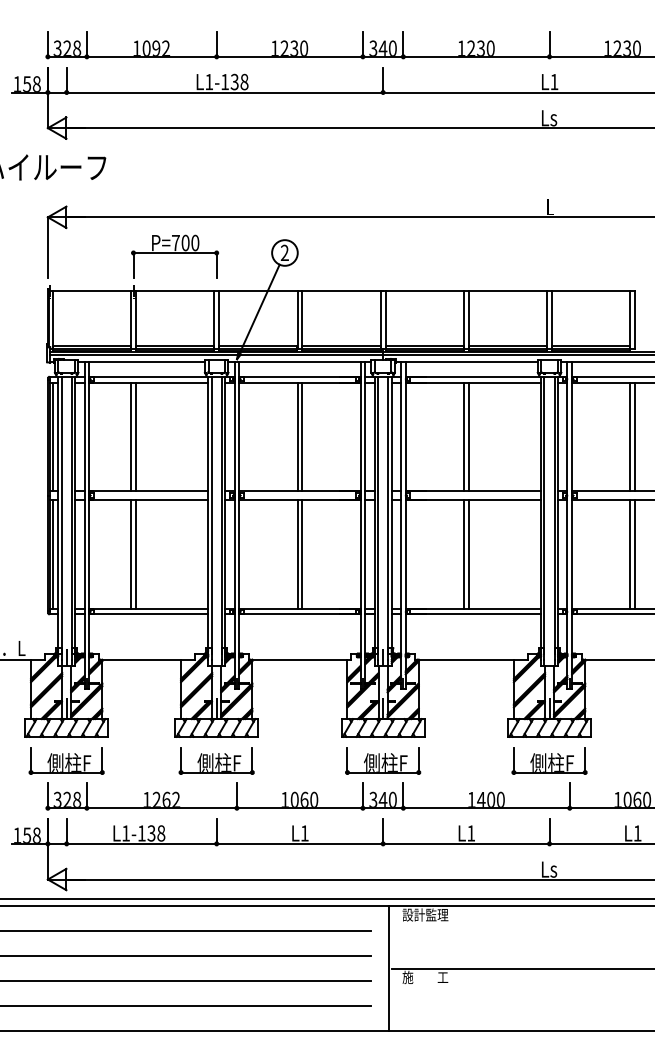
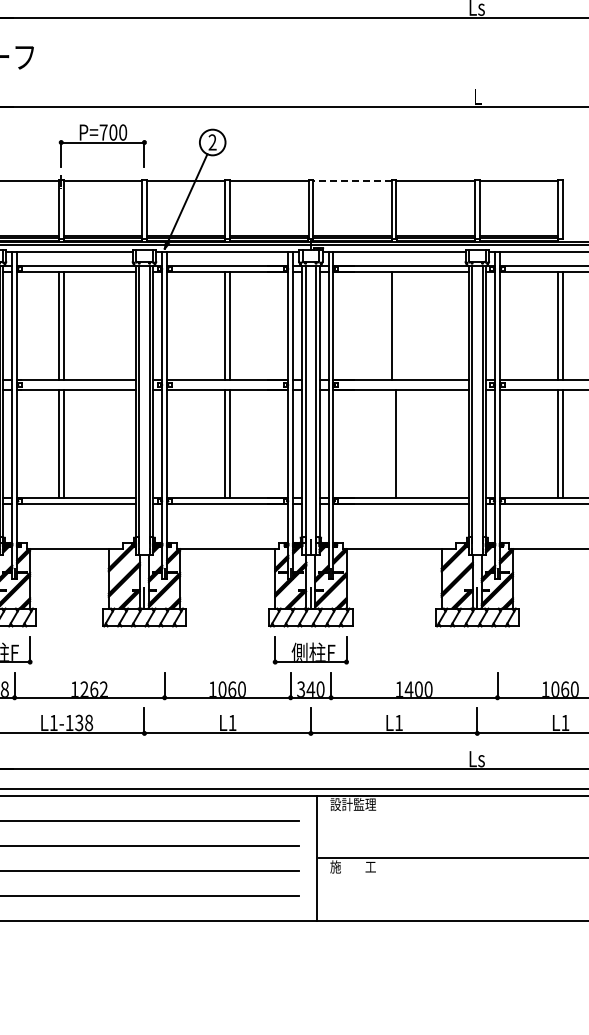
line: (424, 291) -> (352, 181), solid -> dashed
line: (468, 436) -> (396, 326), removed
line: (463, 554) -> (391, 444), removed
part: (216, 760) -> (144, 650), removed
part: (549, 760) -> (477, 650), removed

